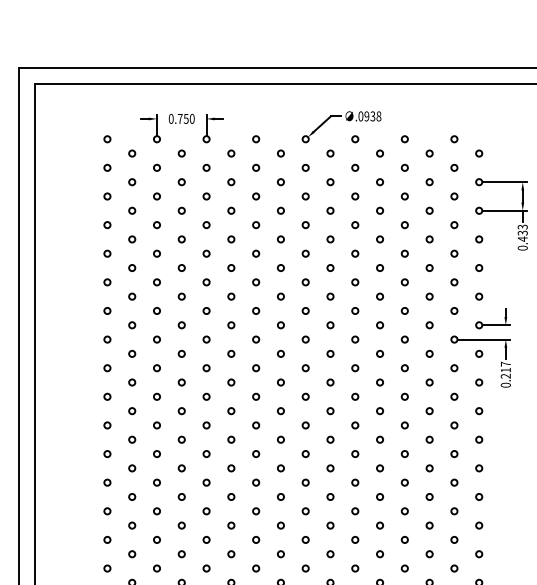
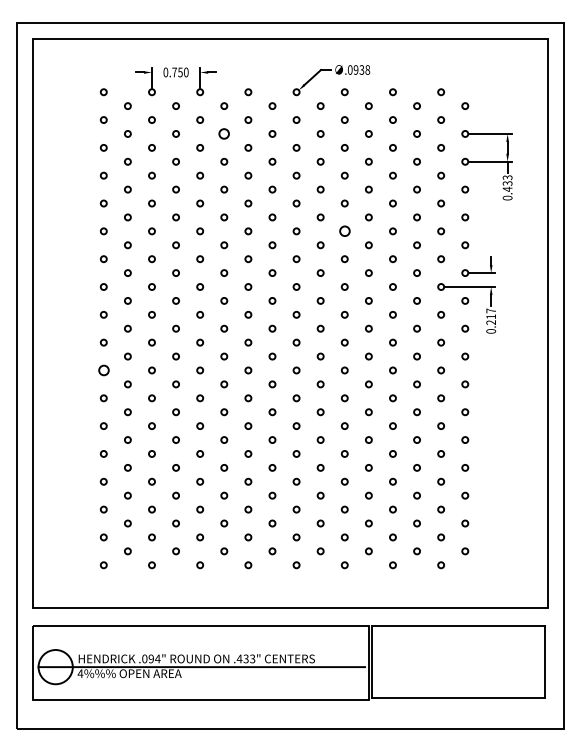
circle: (231, 181) -> (224, 133), size x1.6
circle: (354, 282) -> (344, 231), size x1.6
circle: (107, 425) -> (103, 370), size x1.6

